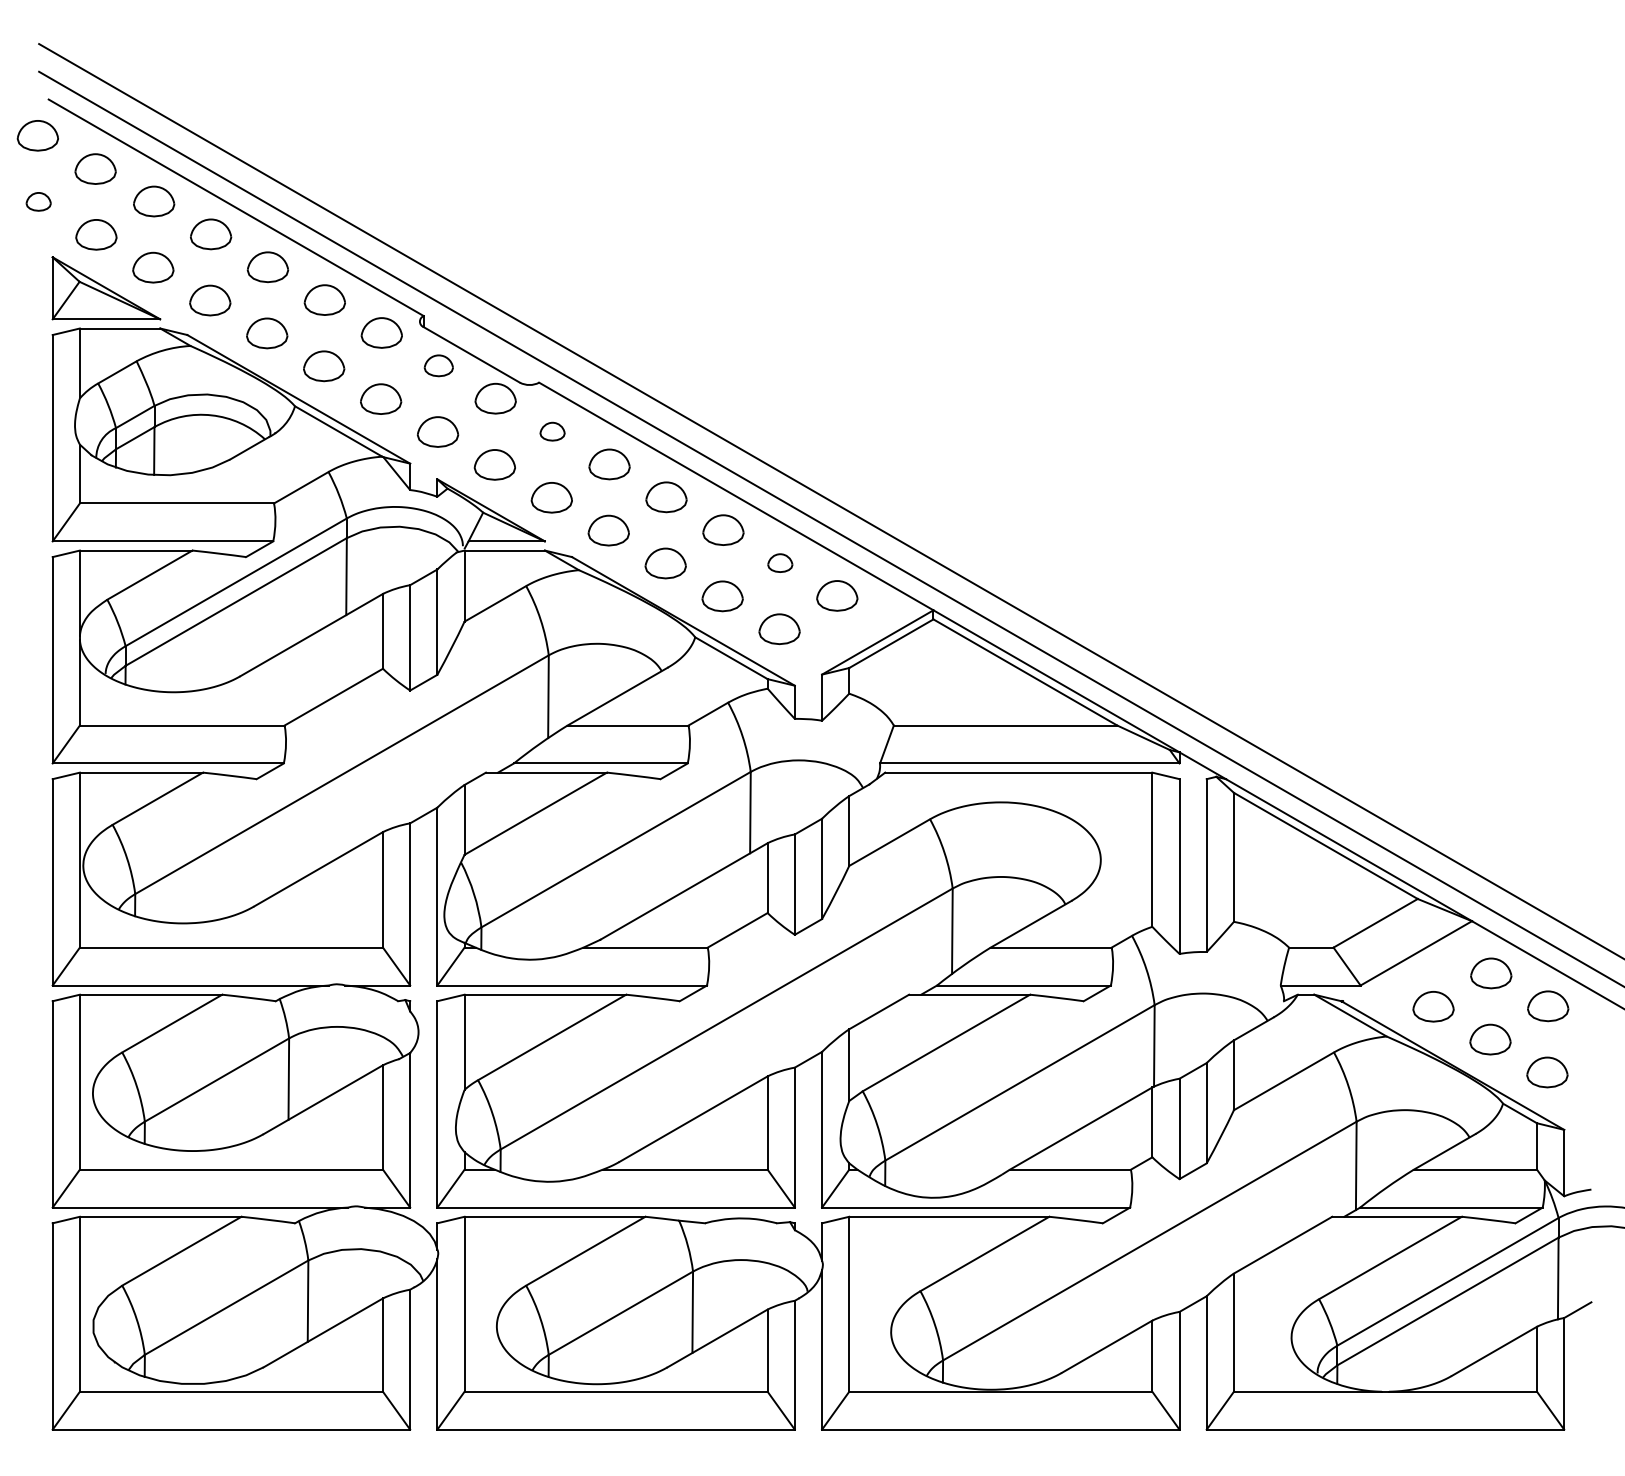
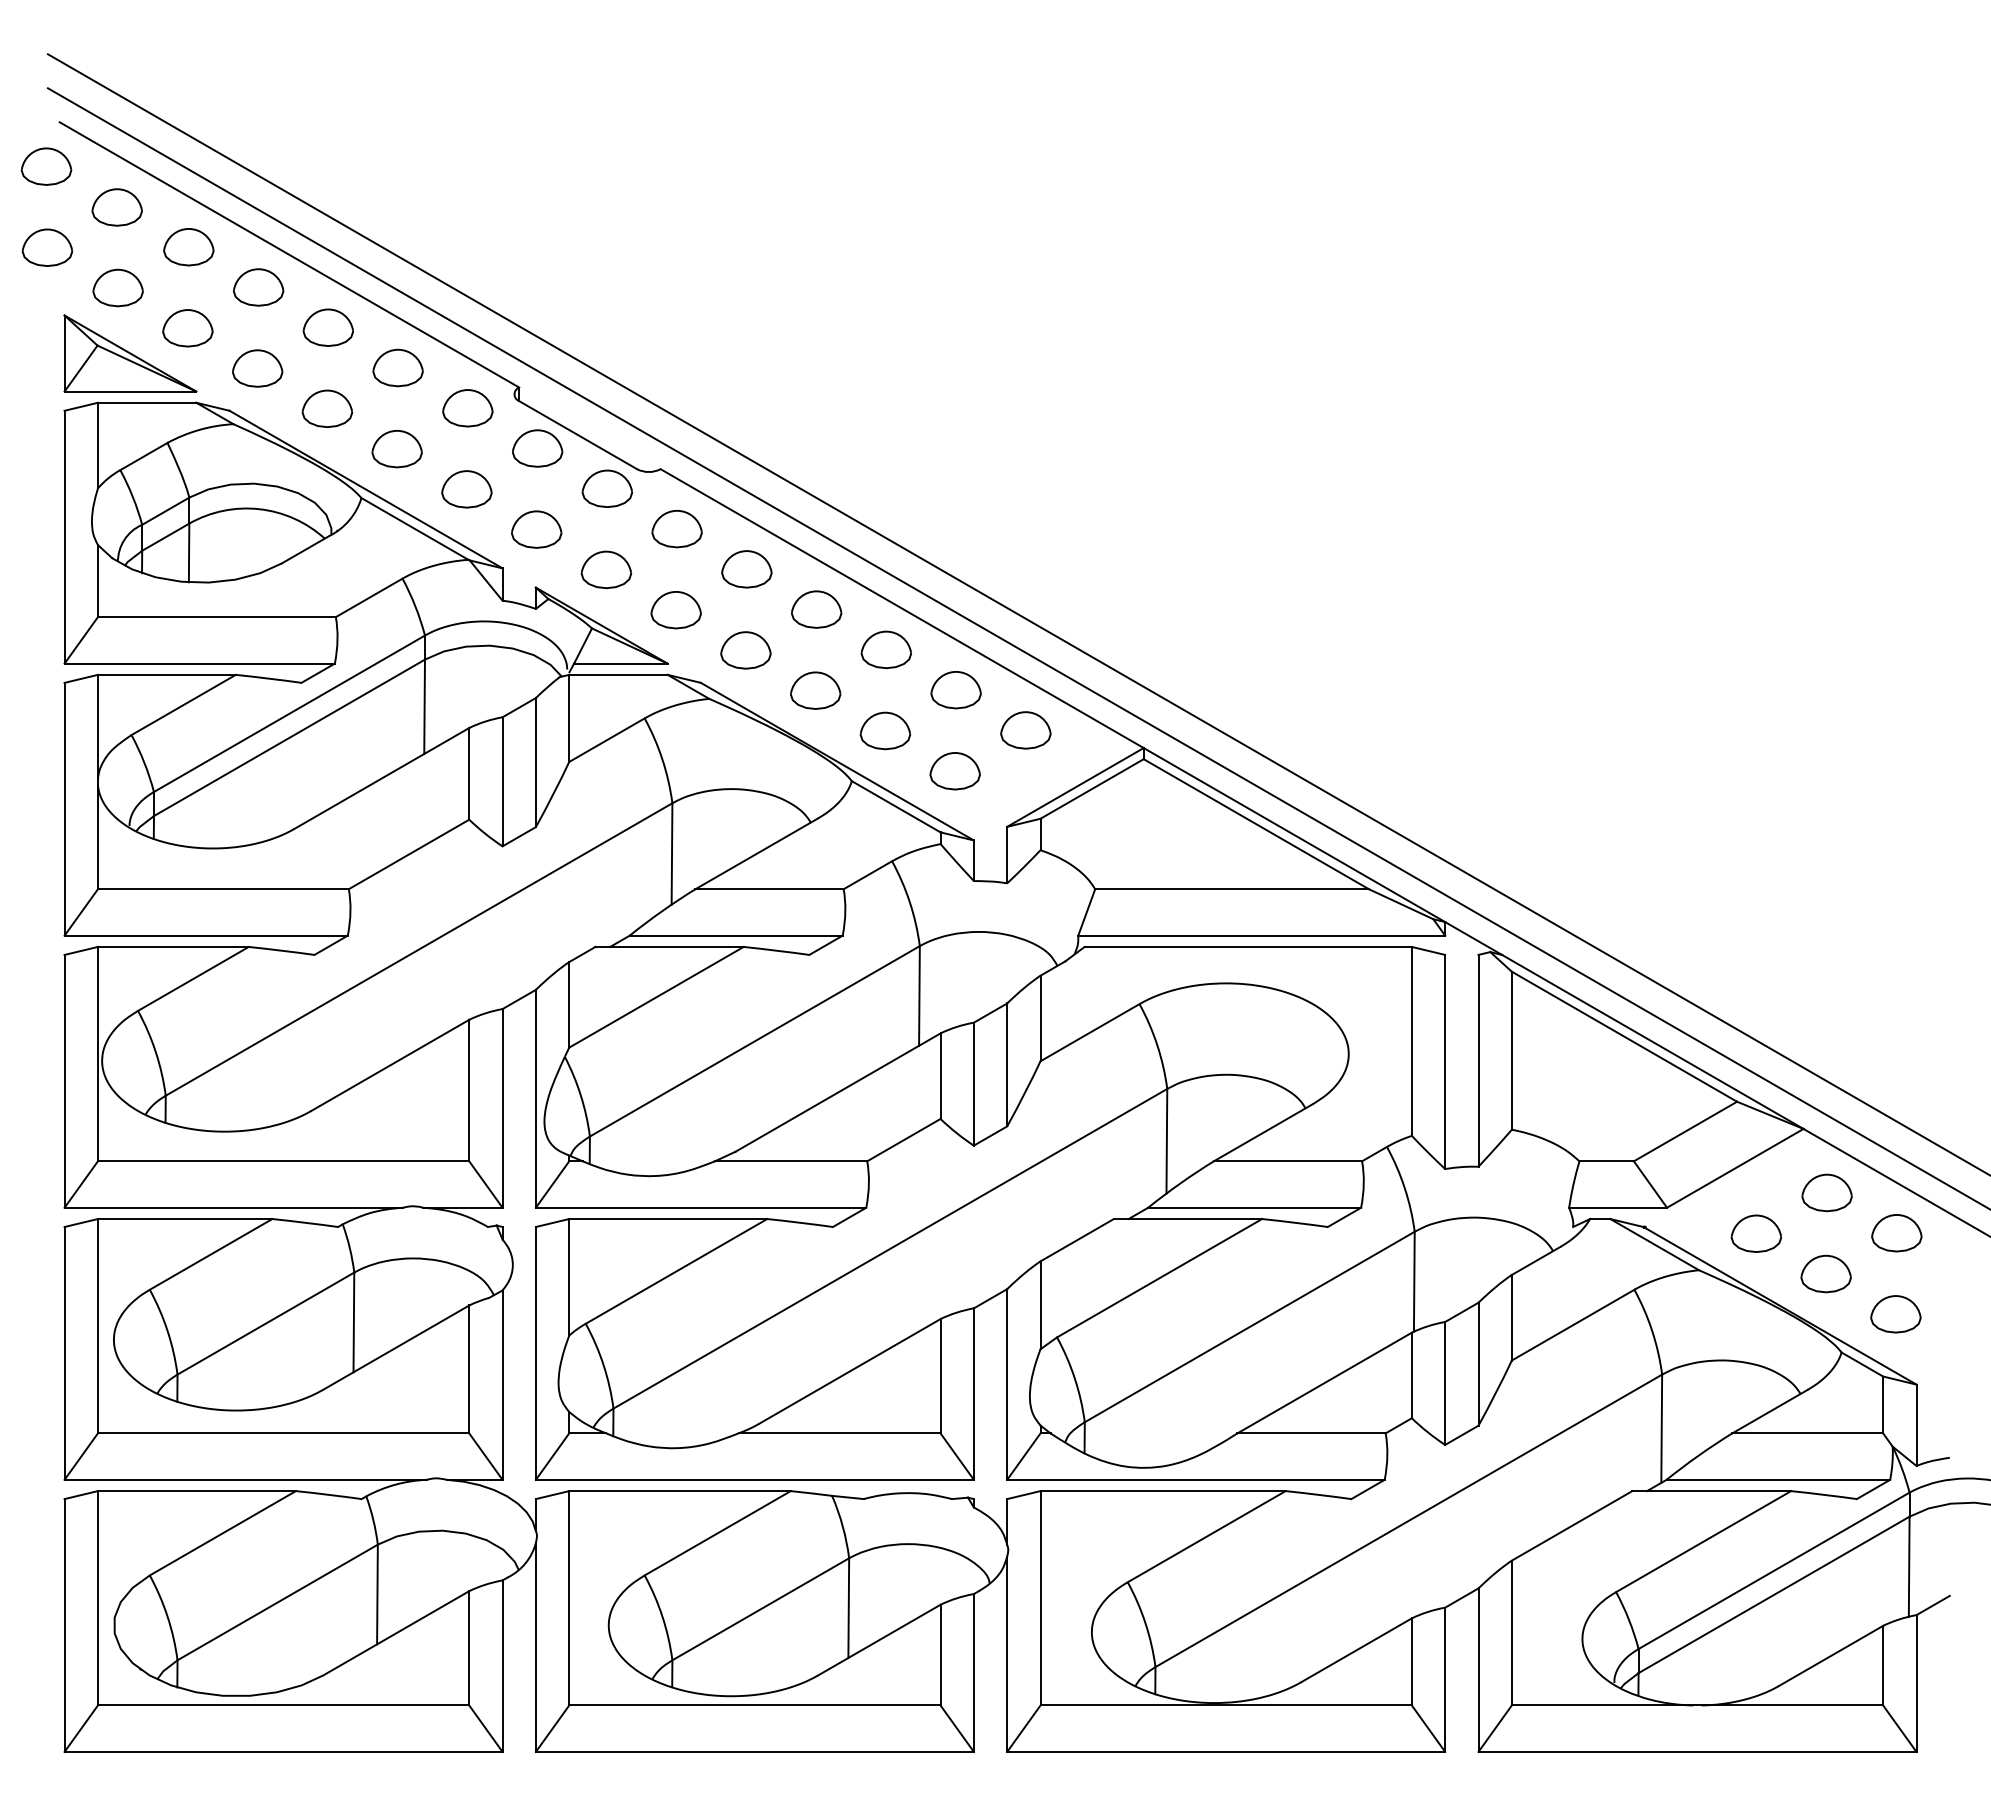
part: (38, 201) -> (47, 247), size x1.67
part: (438, 365) -> (537, 448), size x1.43
part: (552, 431) -> (676, 529), size x1.67
part: (779, 563) -> (955, 690), size x1.67

